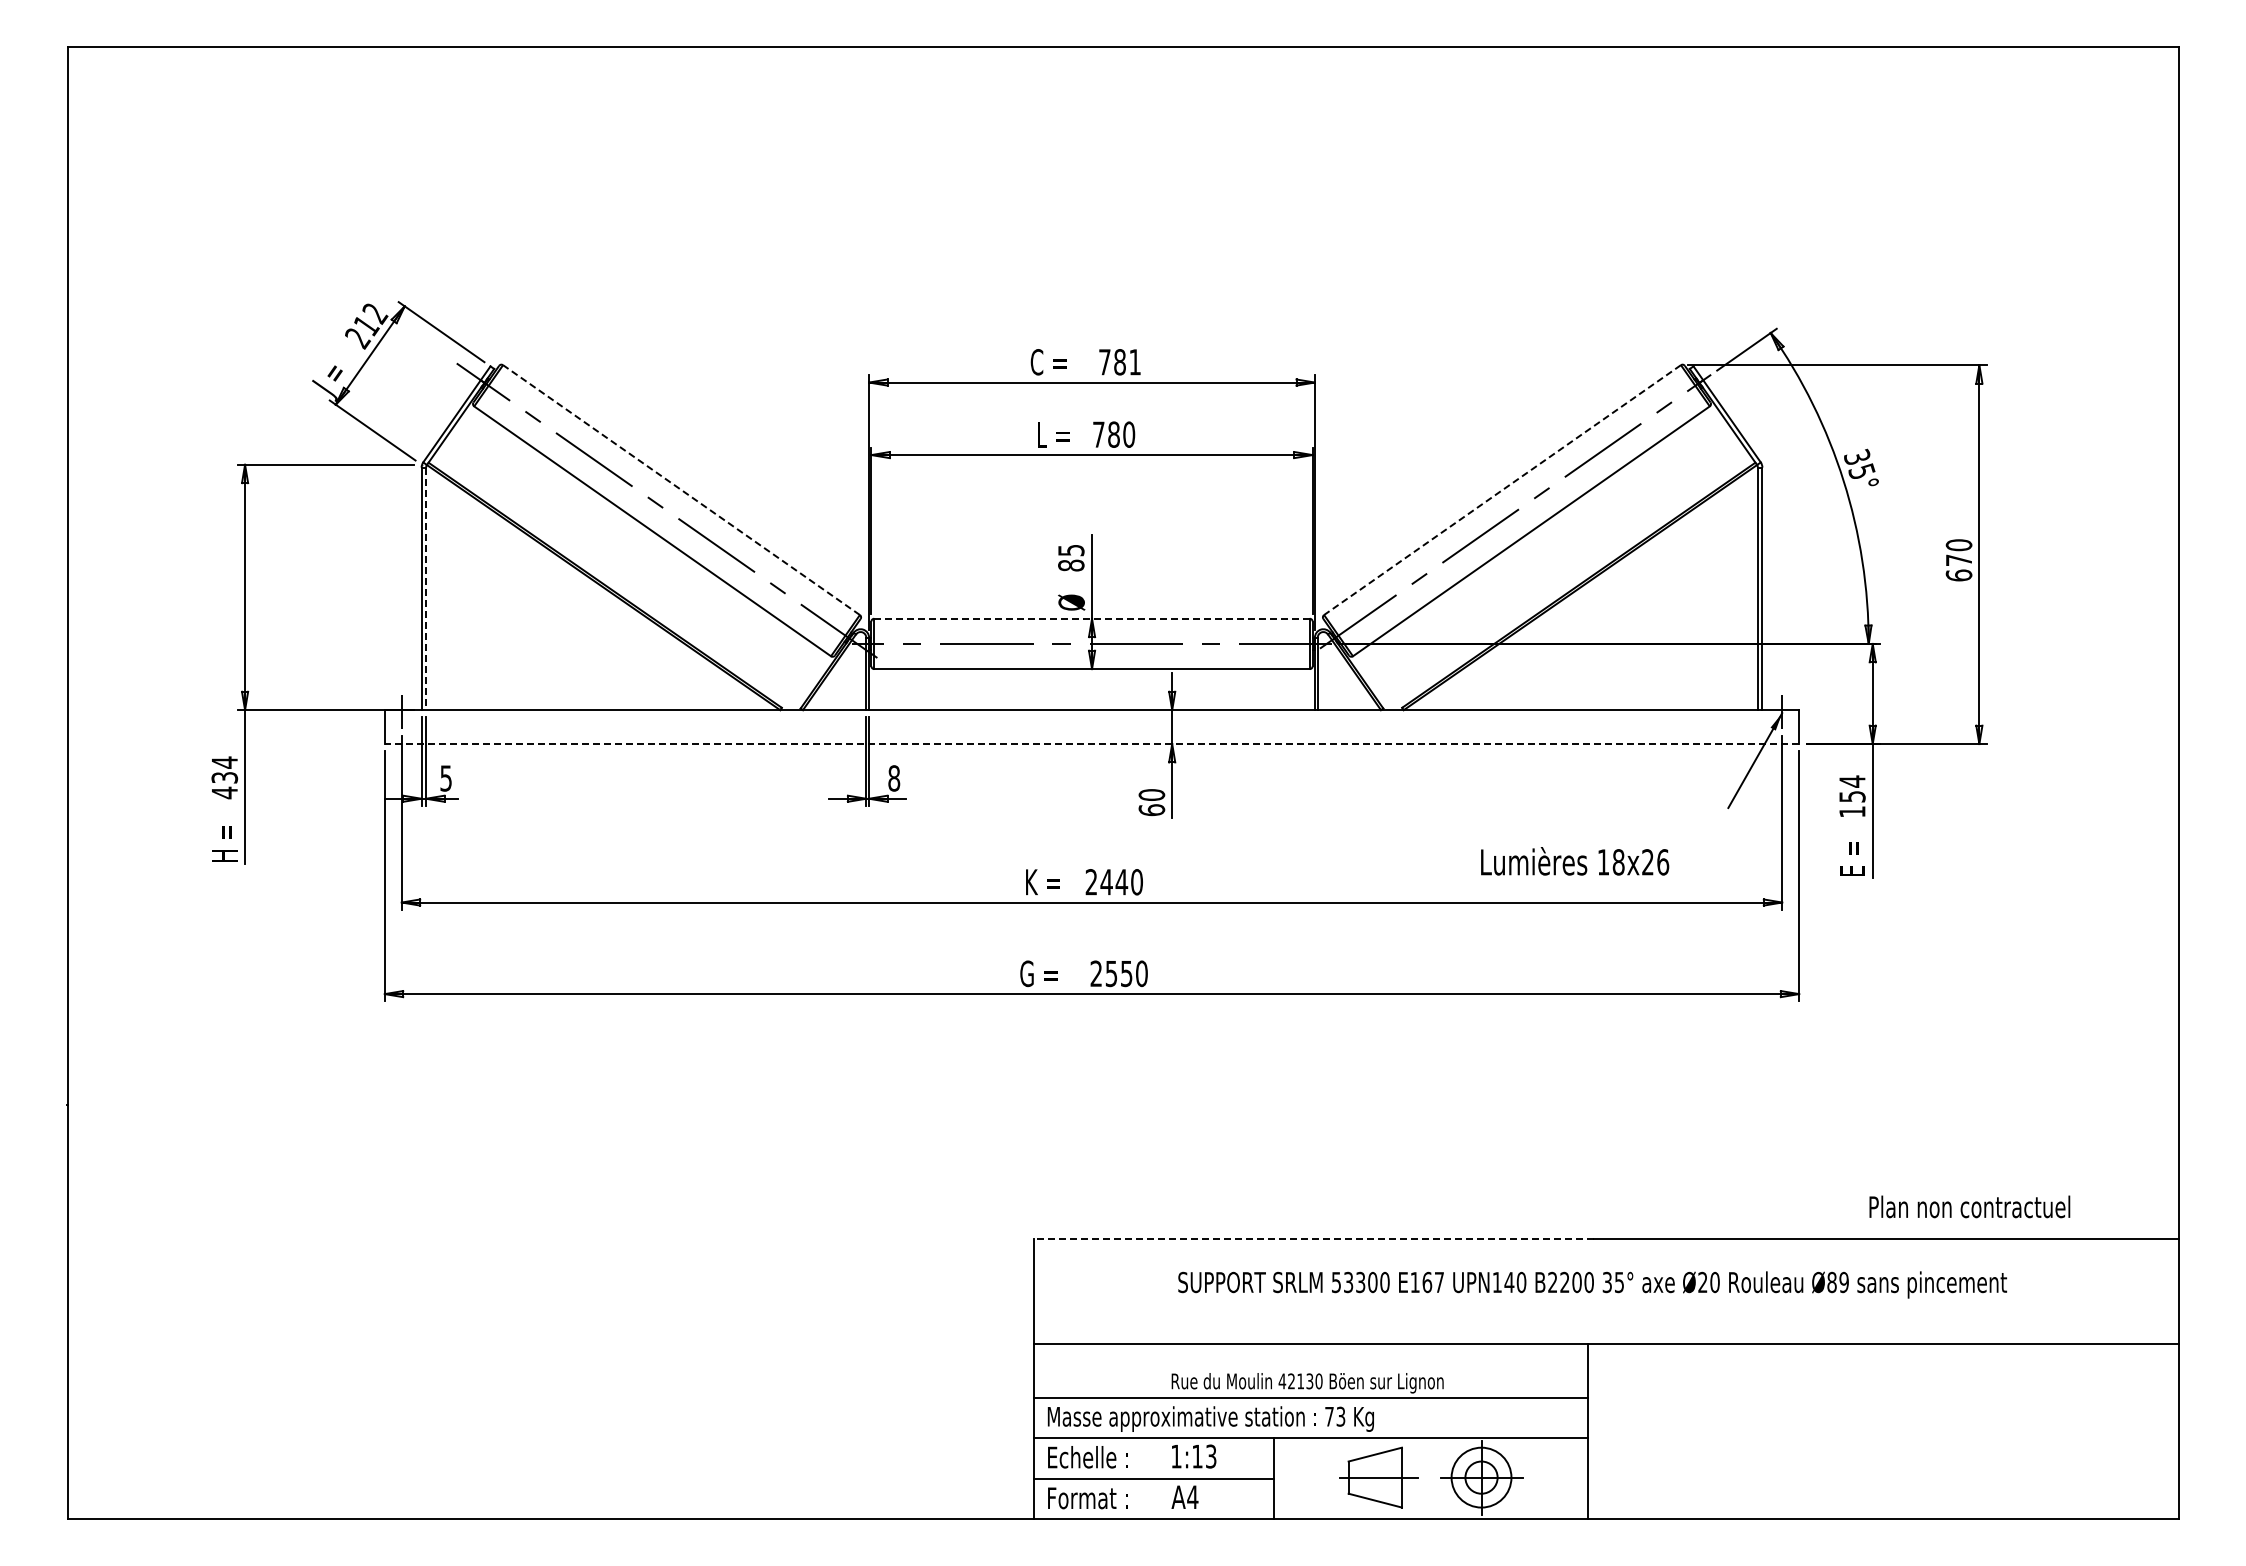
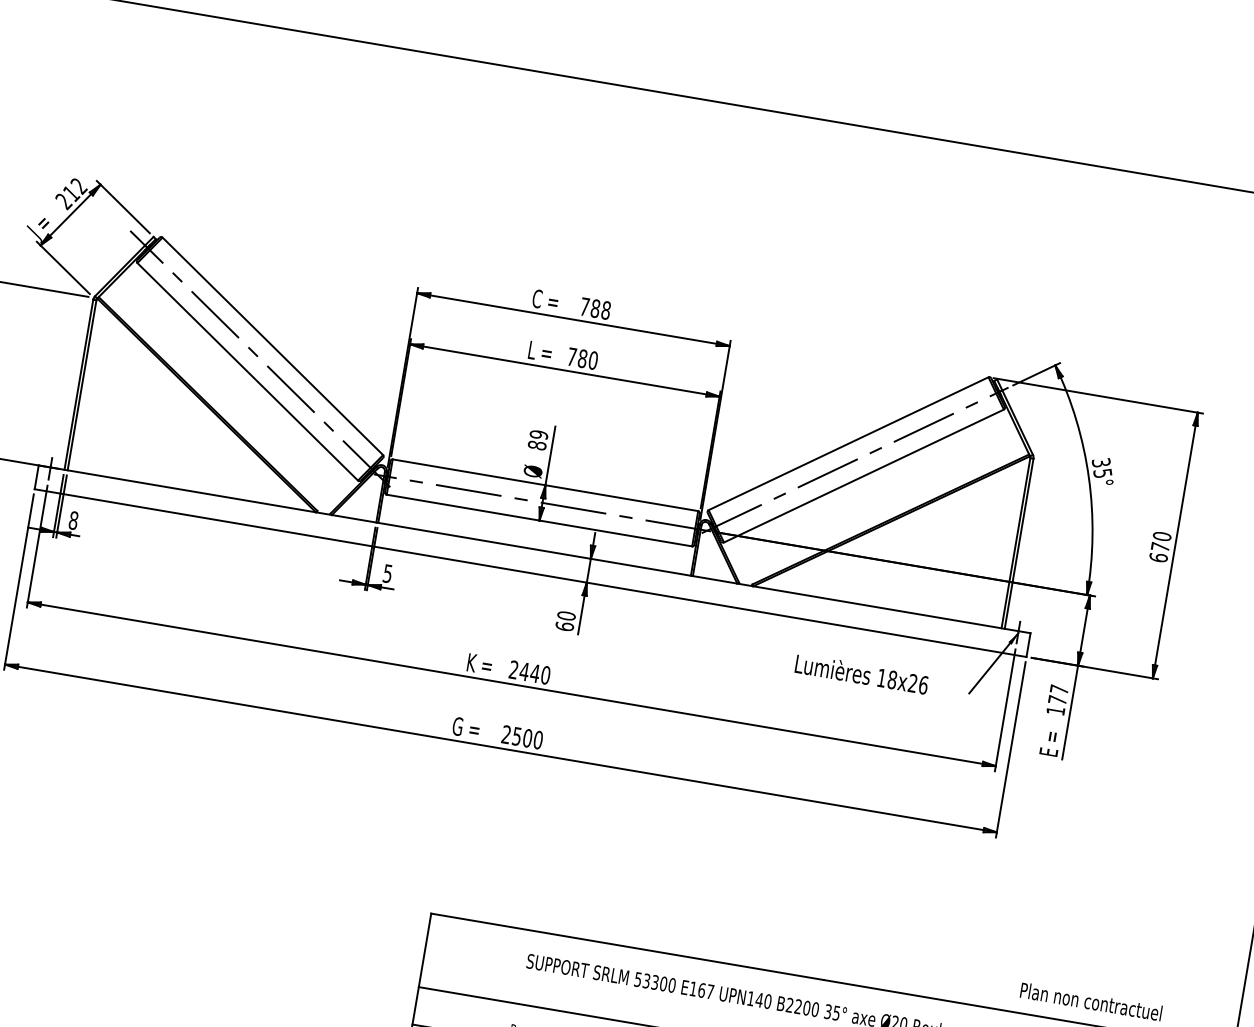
text: (1135, 362) -> (606, 310), 781 -> 788
line: (681, 490) -> (272, 346), dashed -> solid
line: (1502, 490) -> (848, 443), dashed -> solid
text: (1071, 550) -> (539, 434), 85 -> 89
line: (426, 589) -> (82, 385), dashed -> solid
line: (1092, 618) -> (545, 485), dashed -> solid
line: (1091, 744) -> (530, 573), dashed -> solid
text: (446, 778) -> (73, 520), 5 -> 8
text: (894, 778) -> (388, 573), 8 -> 5
text: (1852, 788) -> (1058, 694), 154 -> 177
text: (1575, 861) -> (862, 674), moved
text: (1126, 973) -> (527, 738), 2550 -> 2500
line: (1313, 1239) -> (627, 946), dashed -> solid

